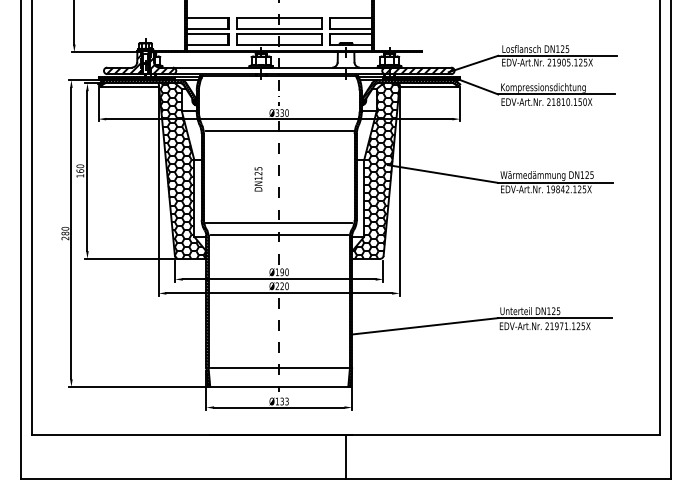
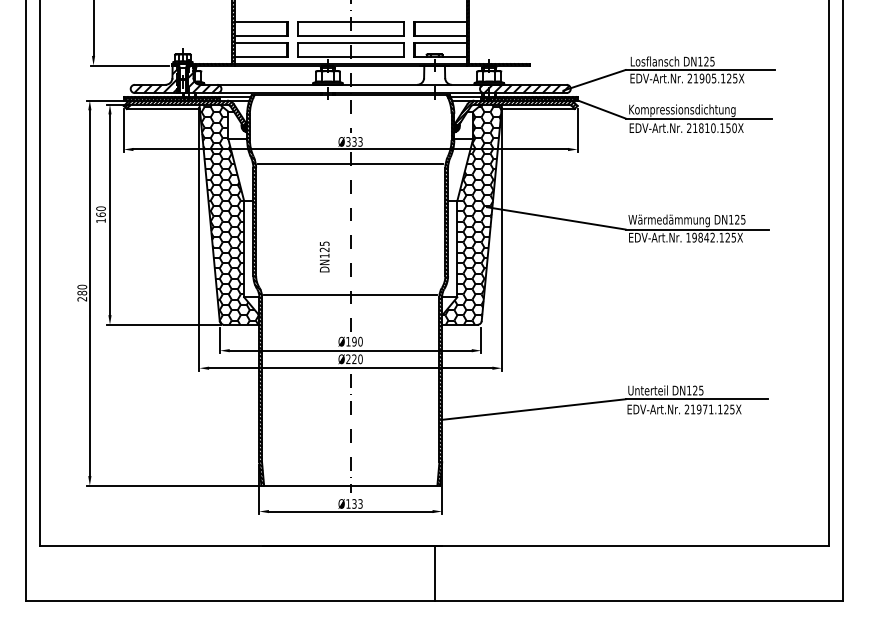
text: (287, 112) -> (360, 141), Ø330 -> Ø333
text: (258, 178) -> (324, 256), moved
line: (279, 223) -> (350, 280), removed
line: (279, 368) -> (350, 462), removed

